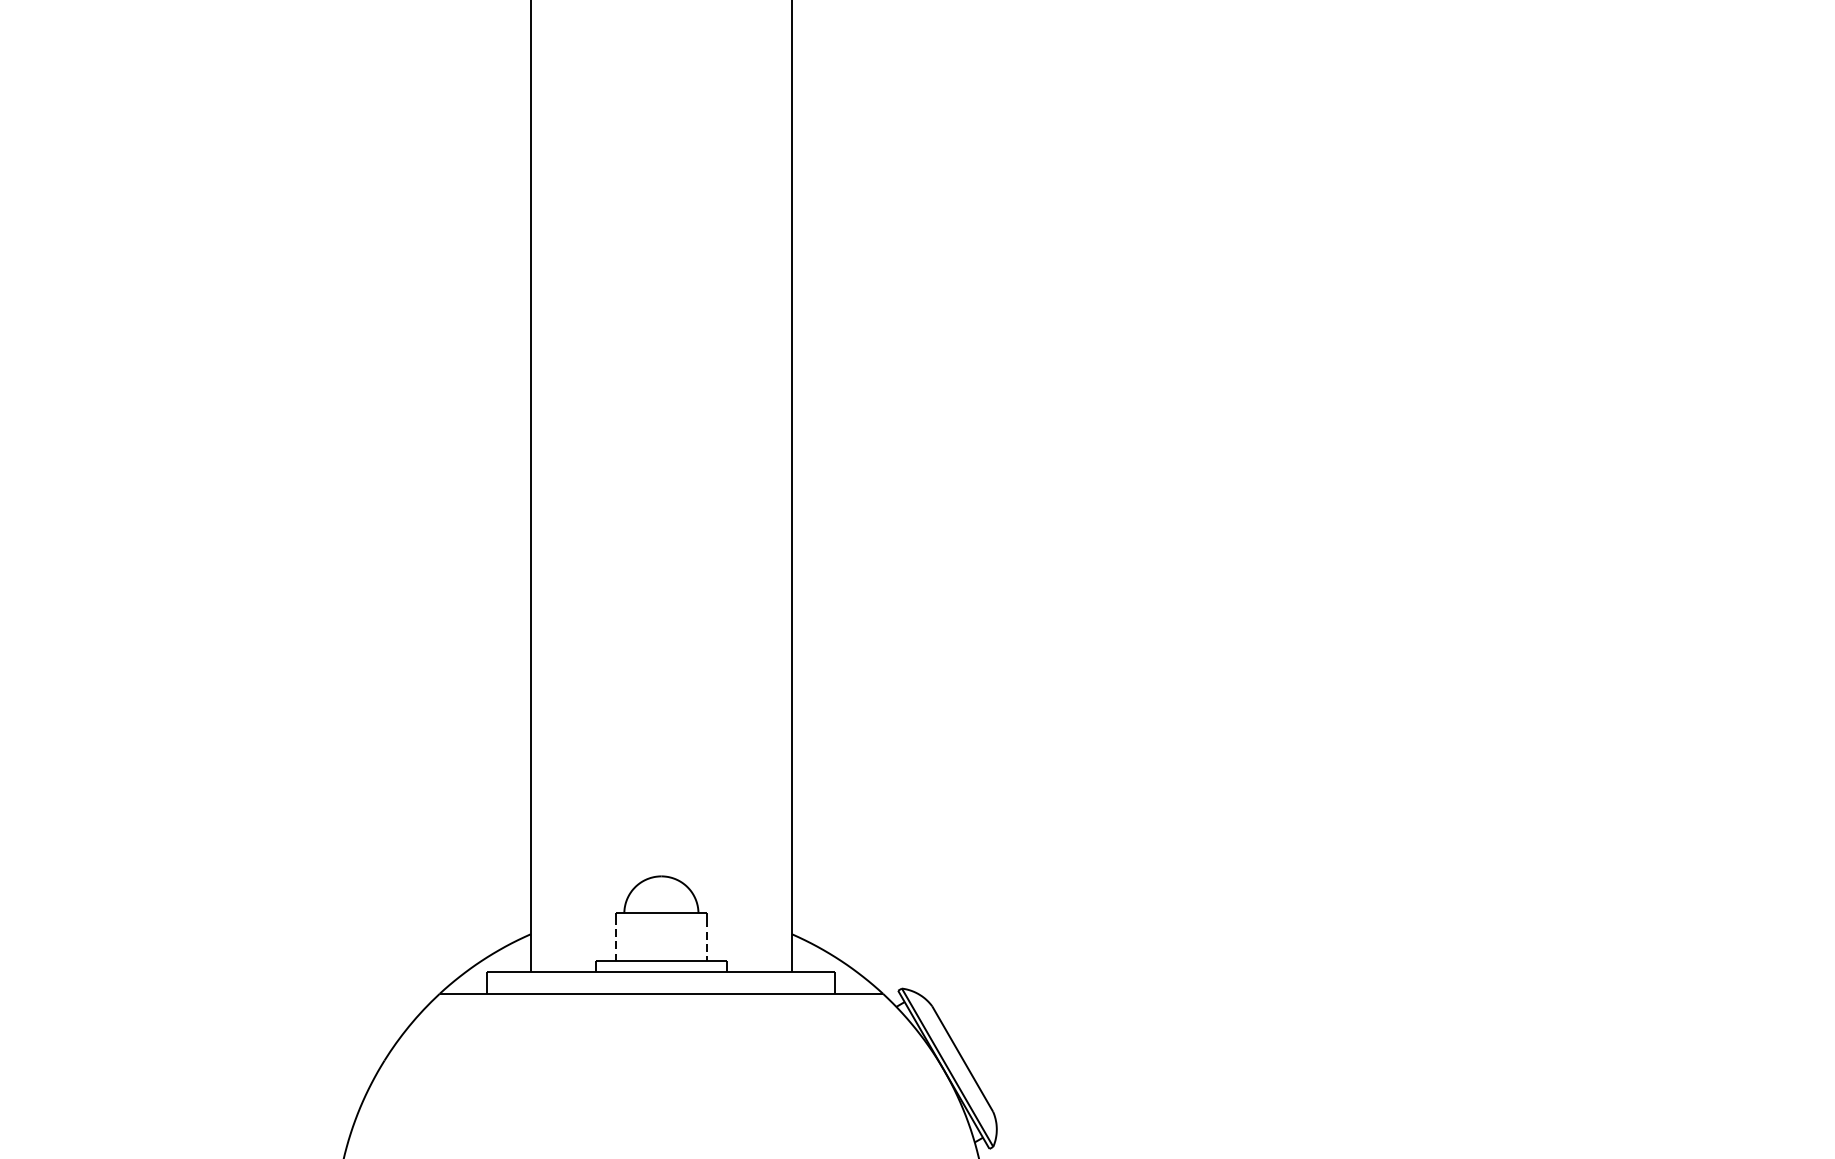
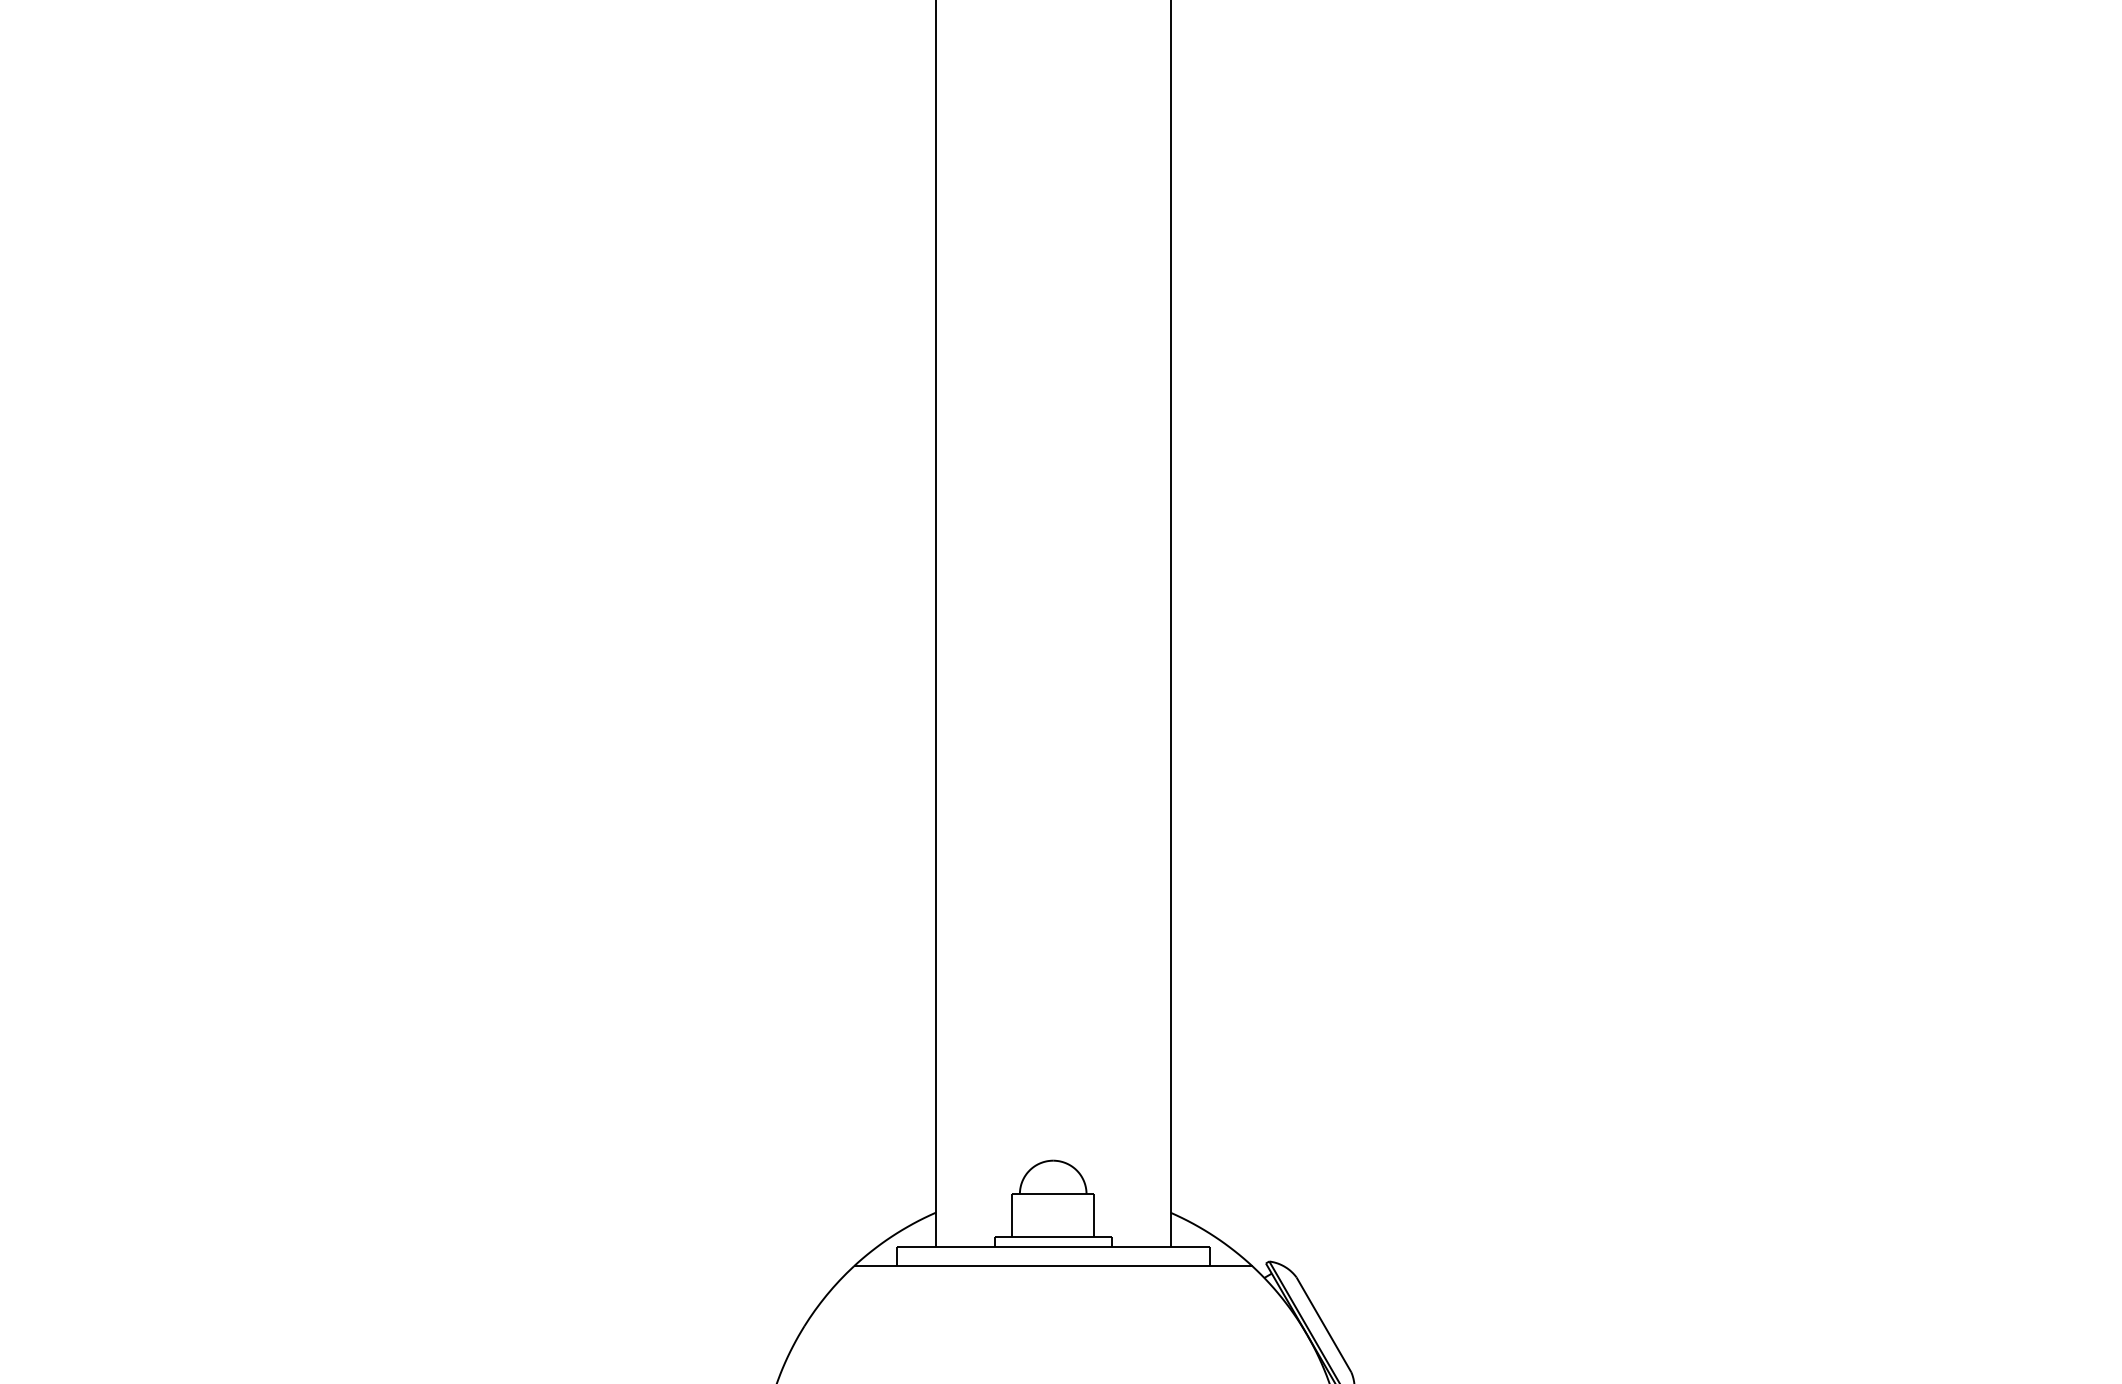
line: (616, 940) -> (1012, 1218), dashed -> solid
line: (707, 940) -> (1094, 1218), dashed -> solid

